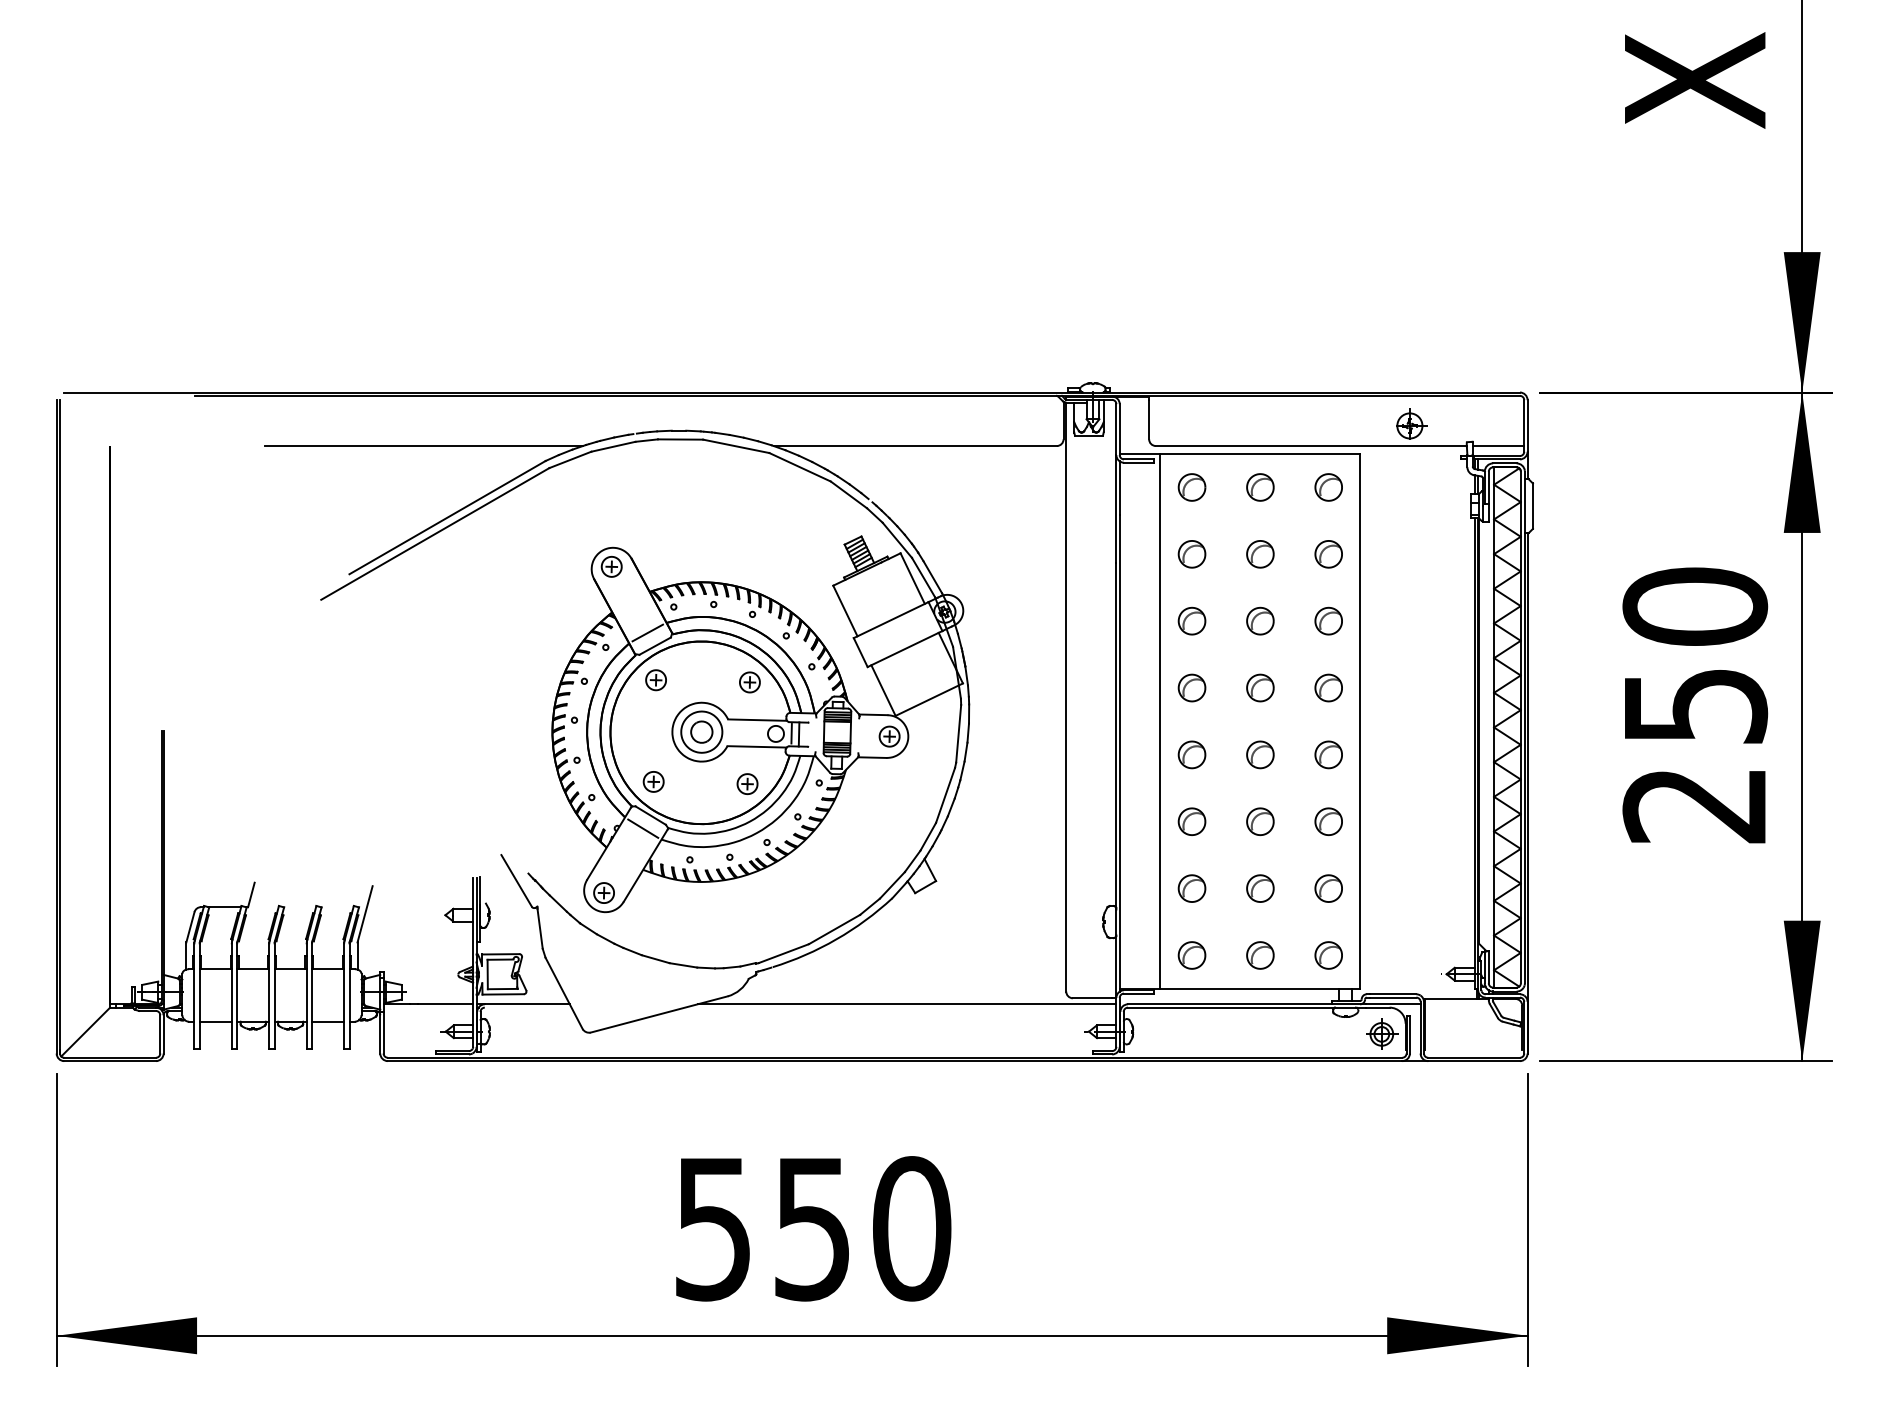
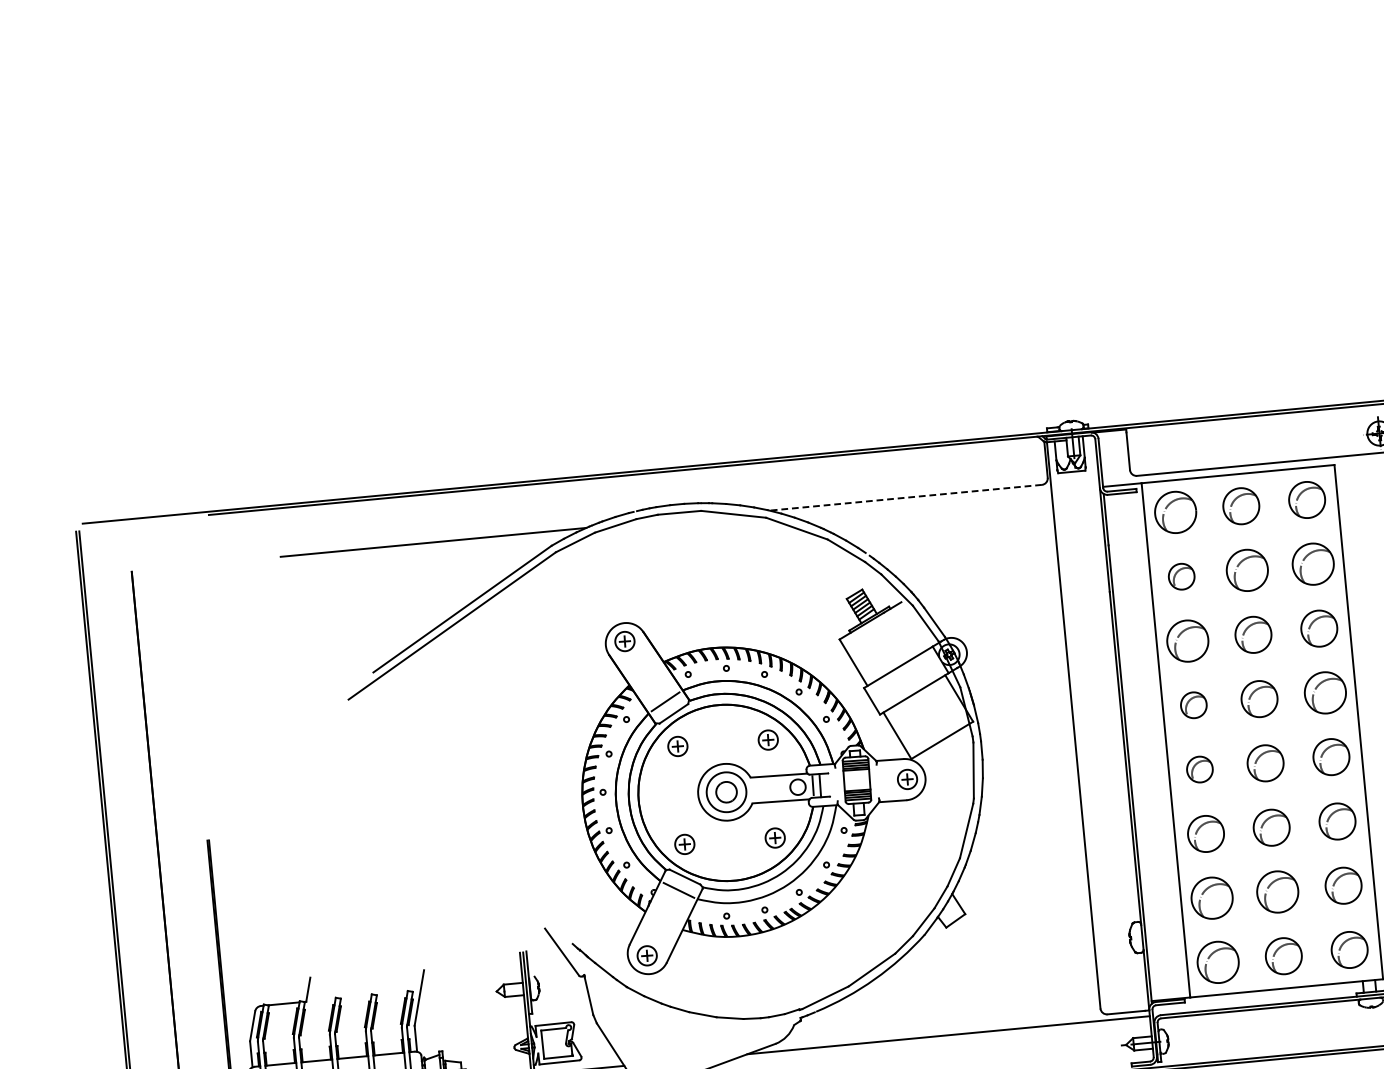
line: (915, 446) -> (906, 498), solid -> dashed
part: (1191, 487) -> (1175, 512), size x1.6
part: (1260, 487) -> (1241, 506), size x1.4
part: (1328, 487) -> (1306, 500), size x1.4
part: (1260, 554) -> (1247, 570), size x1.6
part: (1328, 554) -> (1312, 564), size x1.6
line: (912, 578) -> (915, 625), removed
part: (1191, 620) -> (1187, 640), size x1.6
part: (1260, 620) -> (1253, 634), size x1.4
part: (1328, 620) -> (1318, 627), size x1.4
part: (1260, 687) -> (1259, 698), size x1.4
part: (1328, 687) -> (1324, 692), size x1.6
part: (1260, 754) -> (1265, 762), size x1.4
part: (1328, 754) -> (1331, 756), size x1.4
part: (1191, 821) -> (1205, 833), size x1.4
part: (1260, 821) -> (1271, 827), size x1.4
part: (1328, 821) -> (1337, 821), size x1.4
part: (1191, 888) -> (1211, 898), size x1.6
part: (1260, 888) -> (1277, 891), size x1.6
part: (1328, 888) -> (1343, 885), size x1.4
part: (1191, 955) -> (1217, 962), size x1.6
part: (1260, 955) -> (1283, 956), size x1.4
part: (1328, 955) -> (1349, 950), size x1.4

